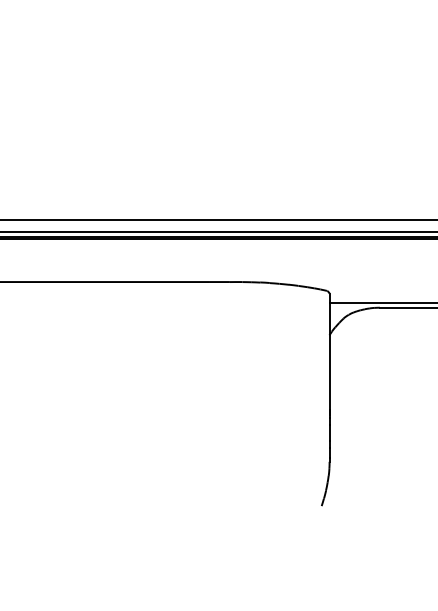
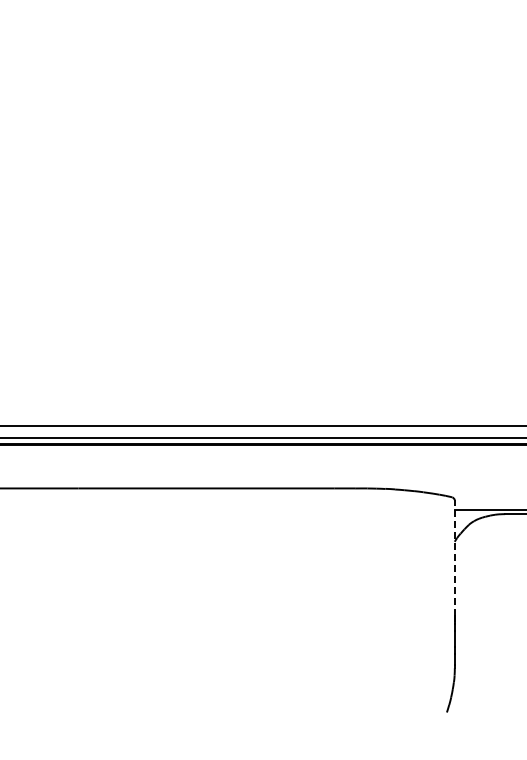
line: (329, 352) -> (454, 558), solid -> dashed

